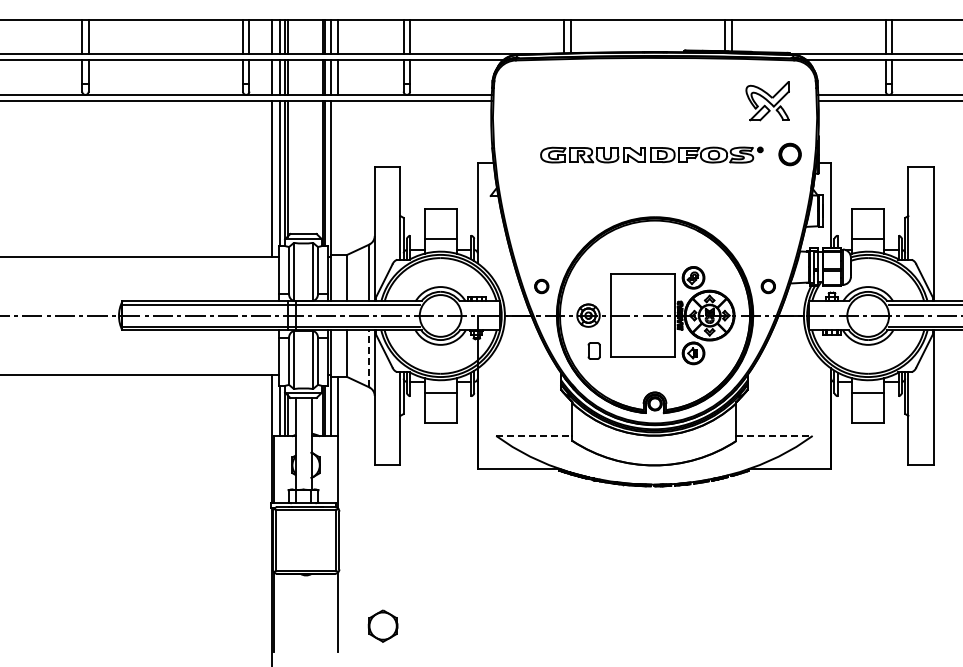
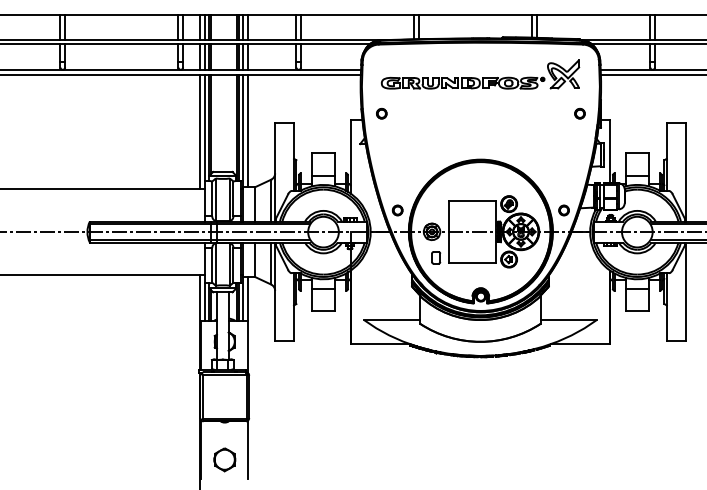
circle: (519, 154) -> (381, 113), added
part: (651, 154) -> (462, 82), moved
circle: (789, 154) -> (579, 113), size x0.62
line: (338, 177) -> (248, 130), added
line: (369, 358) -> (271, 263), dashed -> solid
line: (534, 435) -> (392, 319), dashed -> solid
line: (775, 435) -> (569, 319), dashed -> solid
part: (382, 625) -> (224, 459), moved

